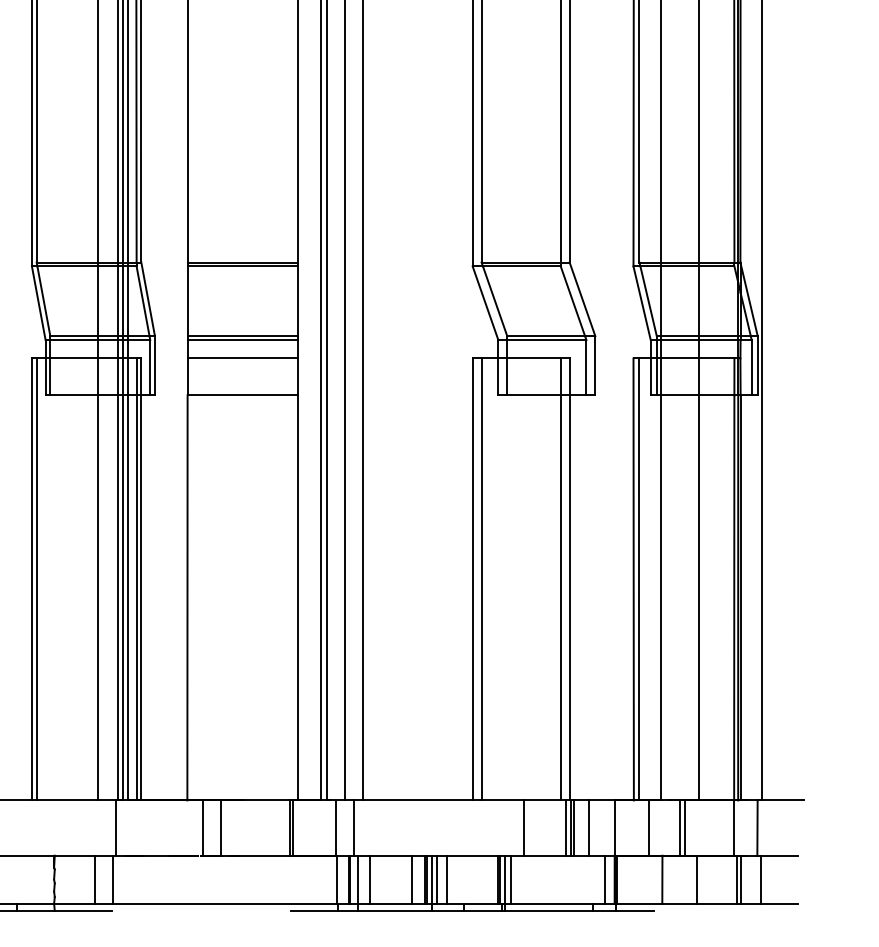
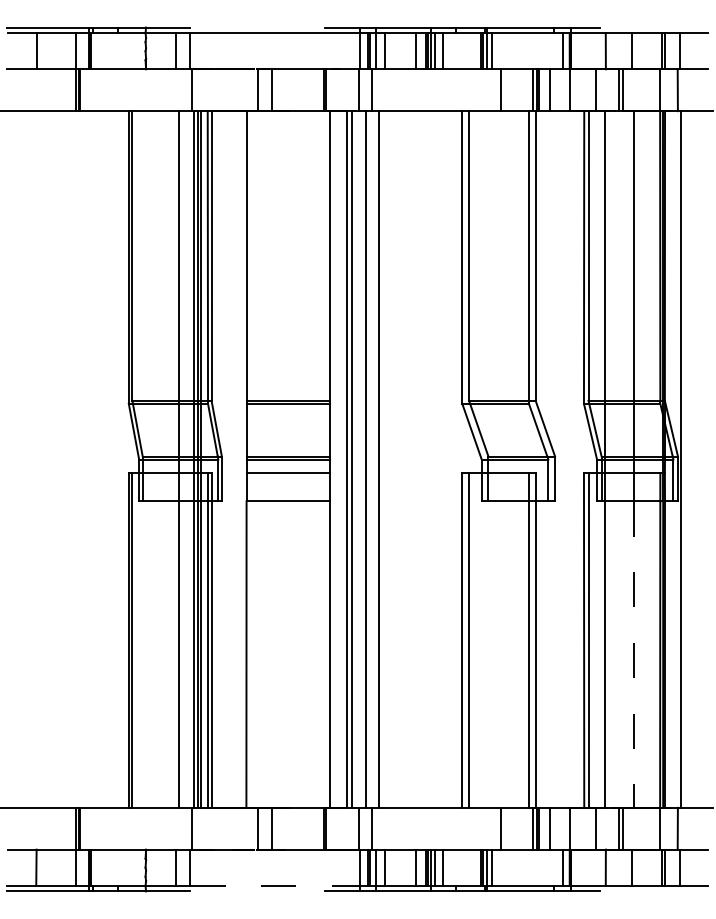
line: (698, 599) -> (633, 655), solid -> dashed
line: (224, 903) -> (274, 885), solid -> dashed

